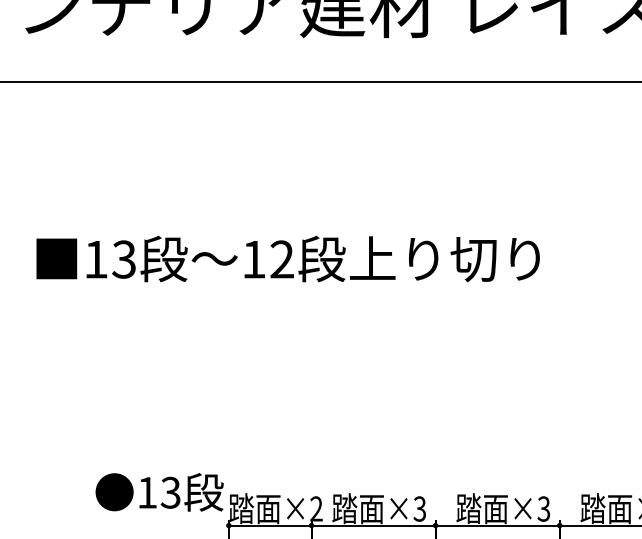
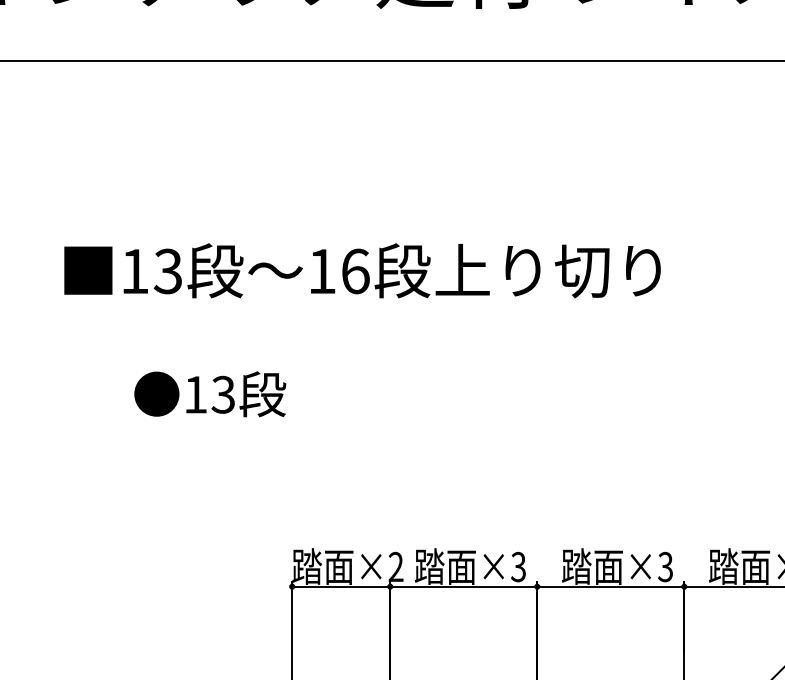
text: (282, 259) -> (355, 271), 12 -> 16
text: (159, 492) -> (210, 394), moved

